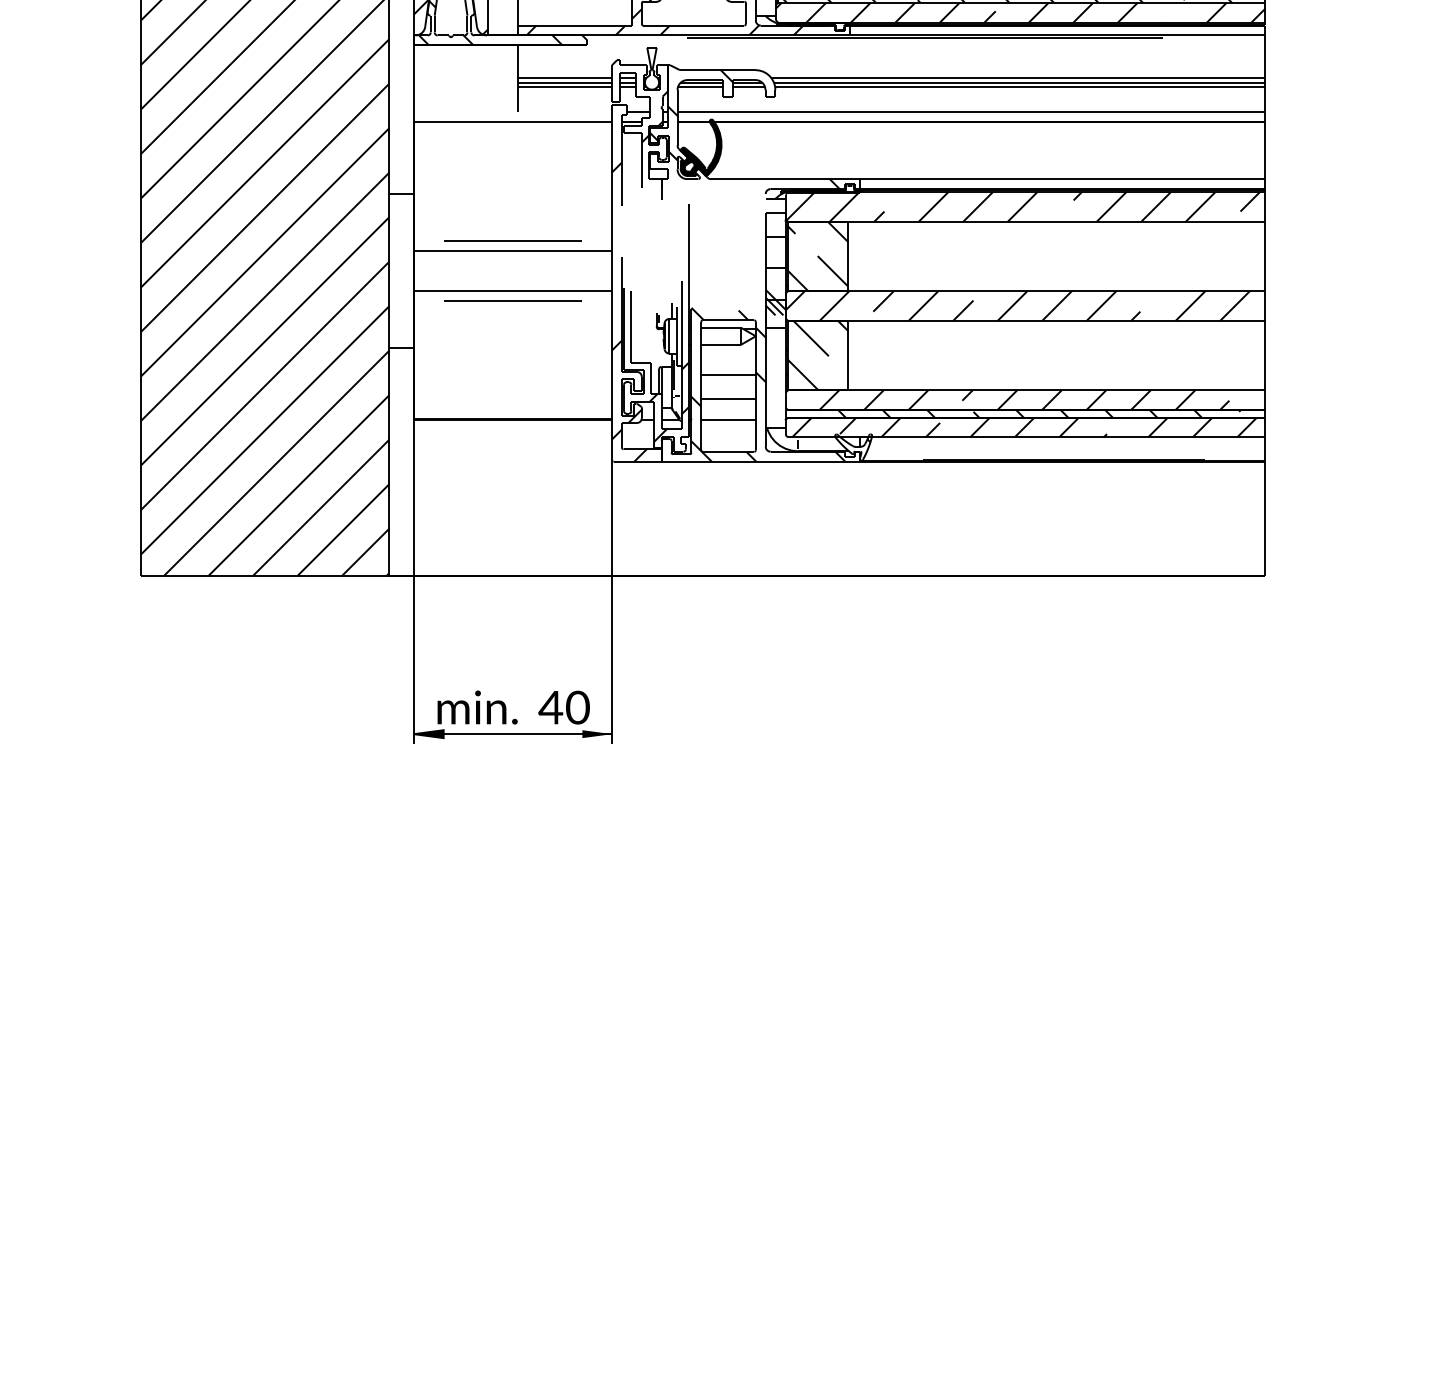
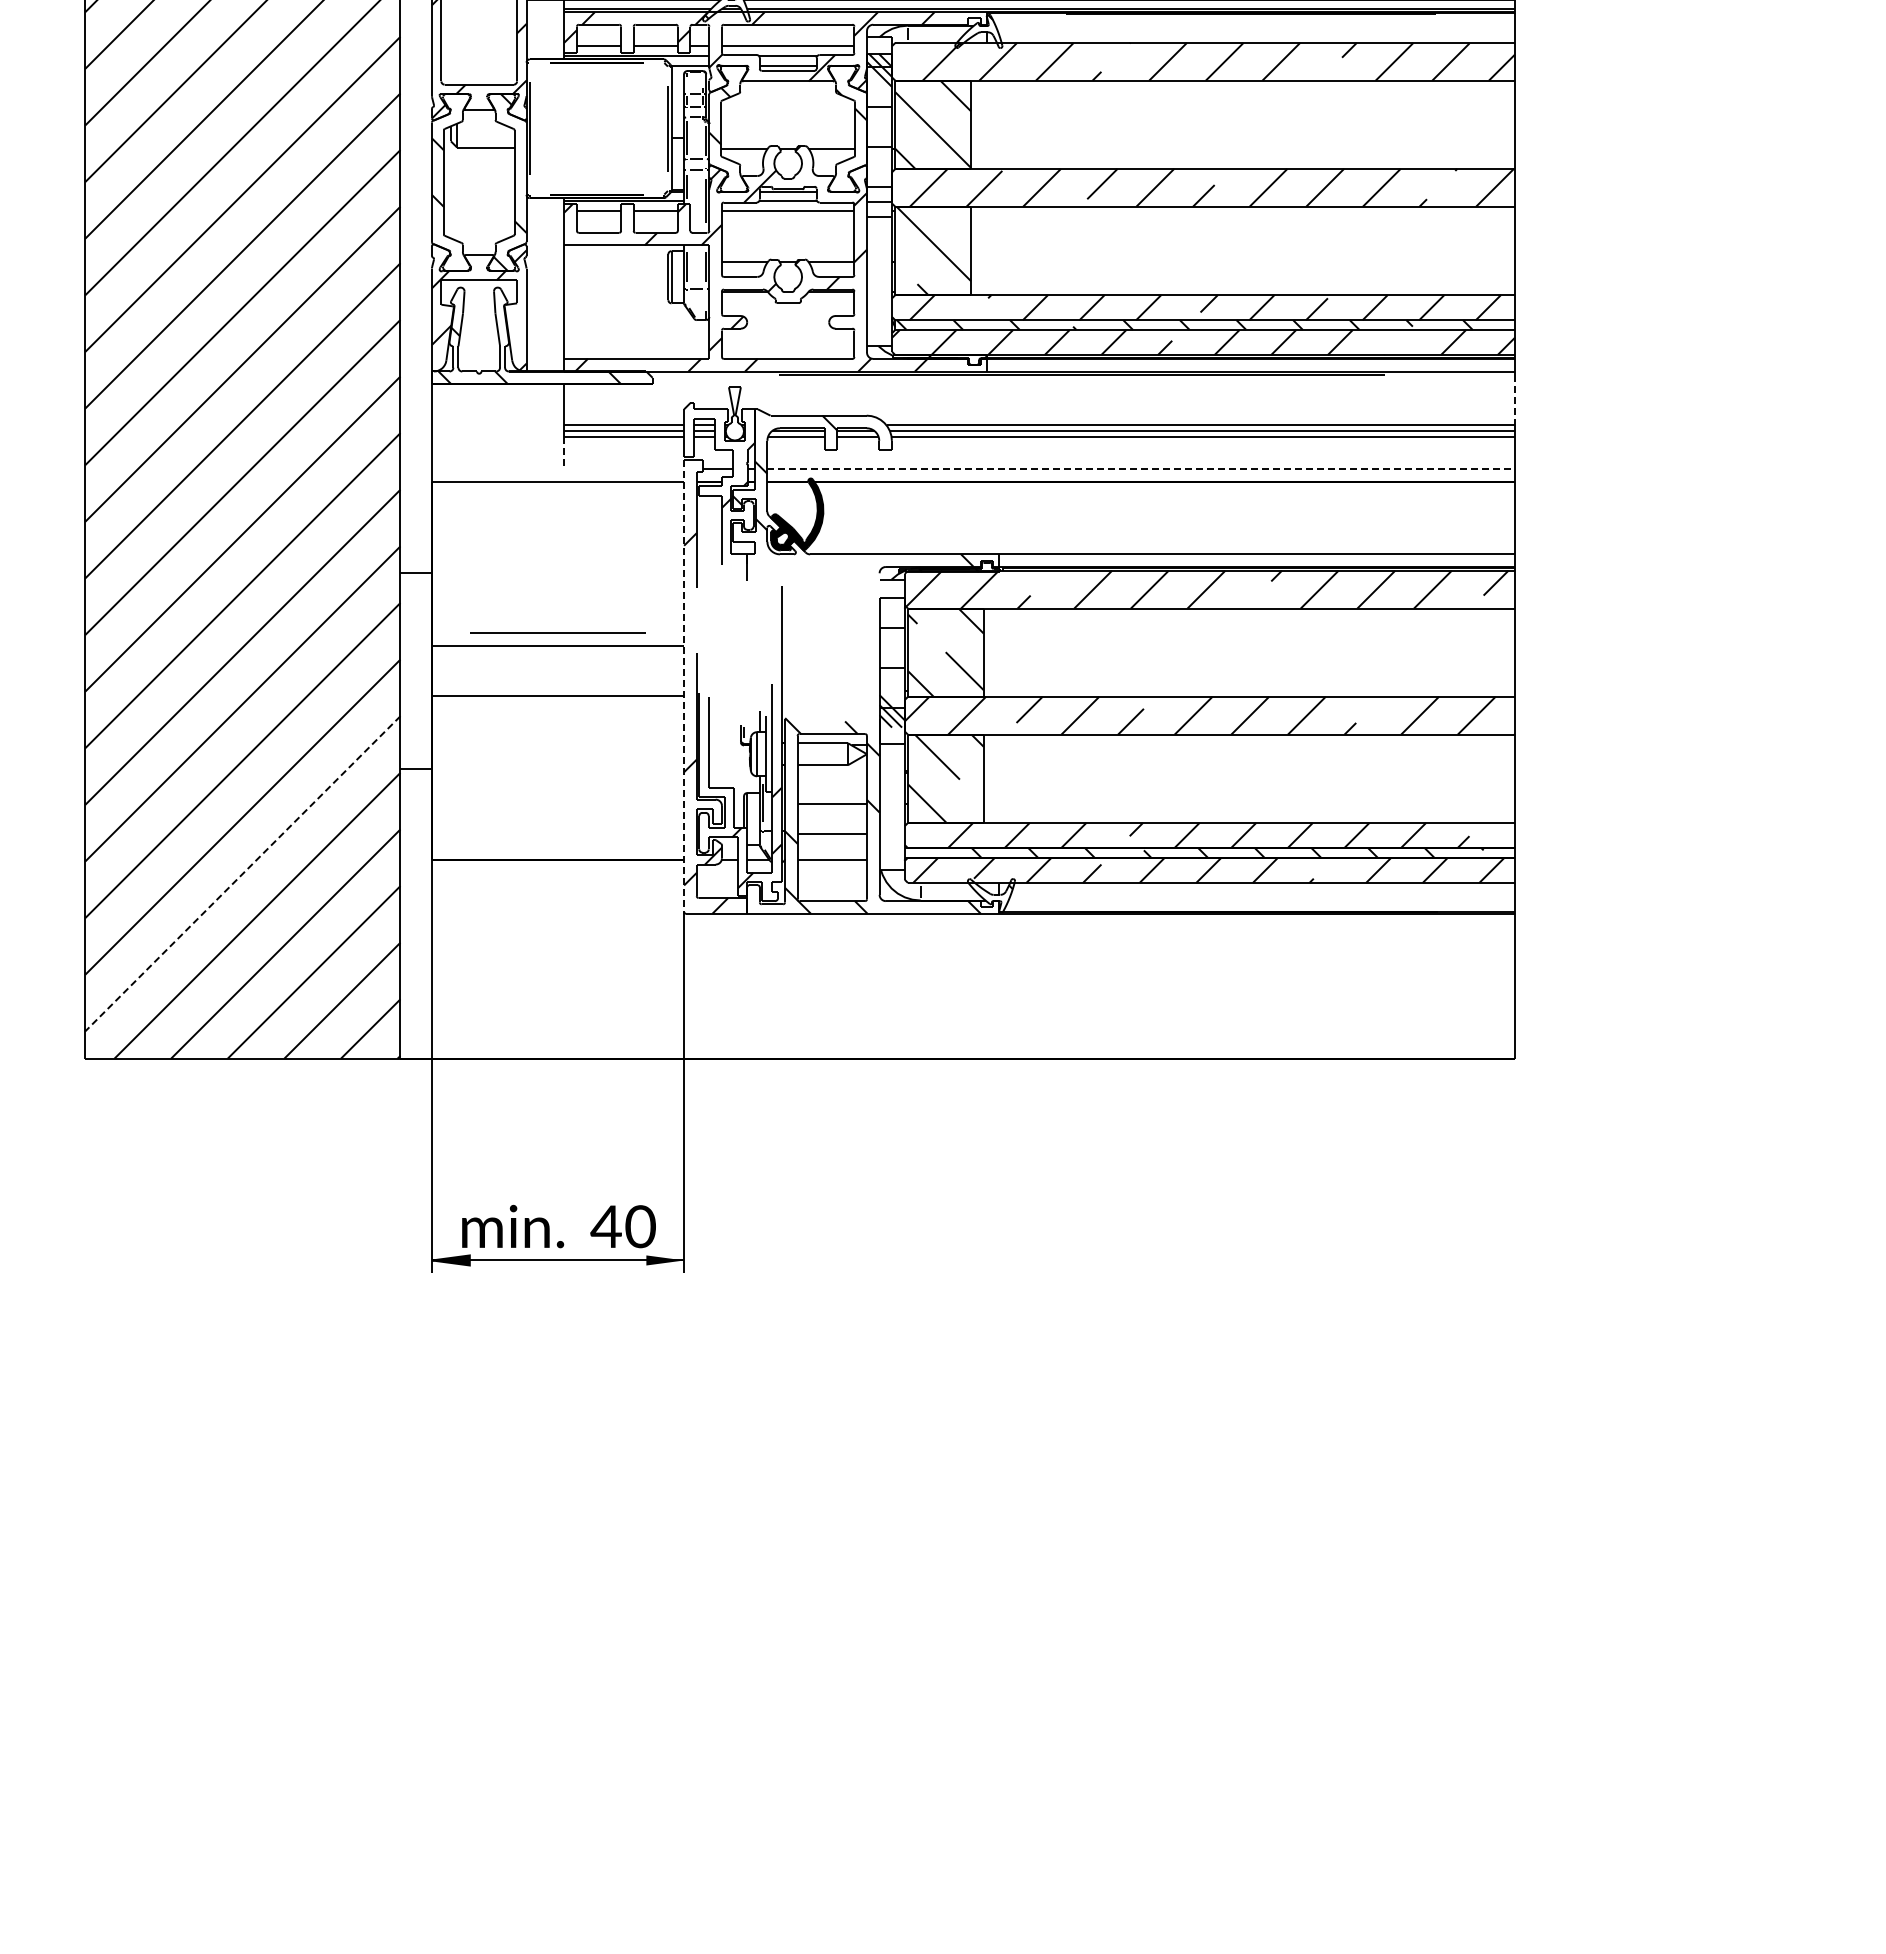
line: (1264, 58) -> (1514, 400), solid -> dashed
line: (518, 99) -> (564, 453), solid -> dashed
line: (971, 112) -> (1141, 469), solid -> dashed
line: (612, 283) -> (684, 686), solid -> dashed
line: (512, 300) -> (557, 708), removed
line: (264, 430) -> (242, 873), solid -> dashed

